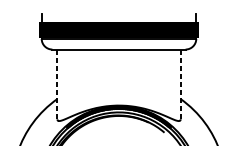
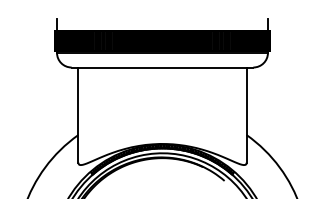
line: (57, 84) -> (78, 115), dashed -> solid
line: (180, 84) -> (246, 115), dashed -> solid

